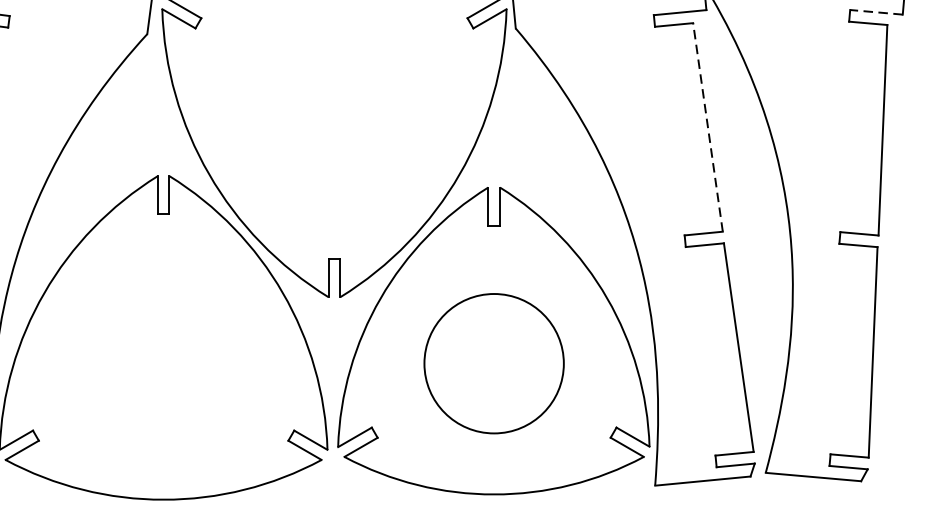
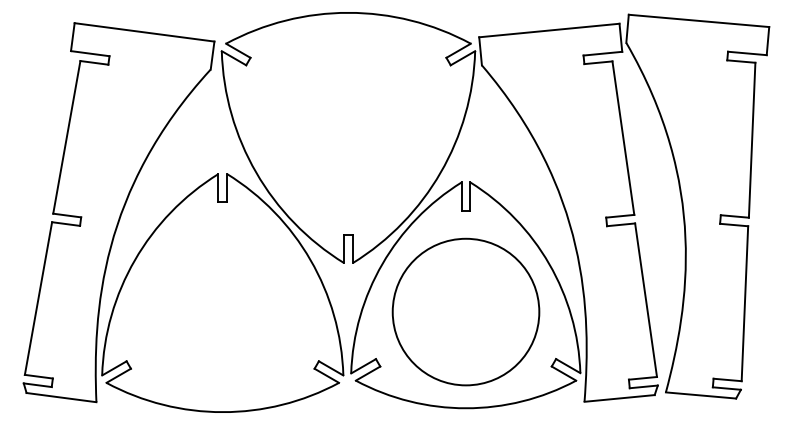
line: (875, 12) -> (746, 53), dashed -> solid
line: (708, 127) -> (623, 138), dashed -> solid
circle: (493, 362) -> (465, 311), size x1.43

